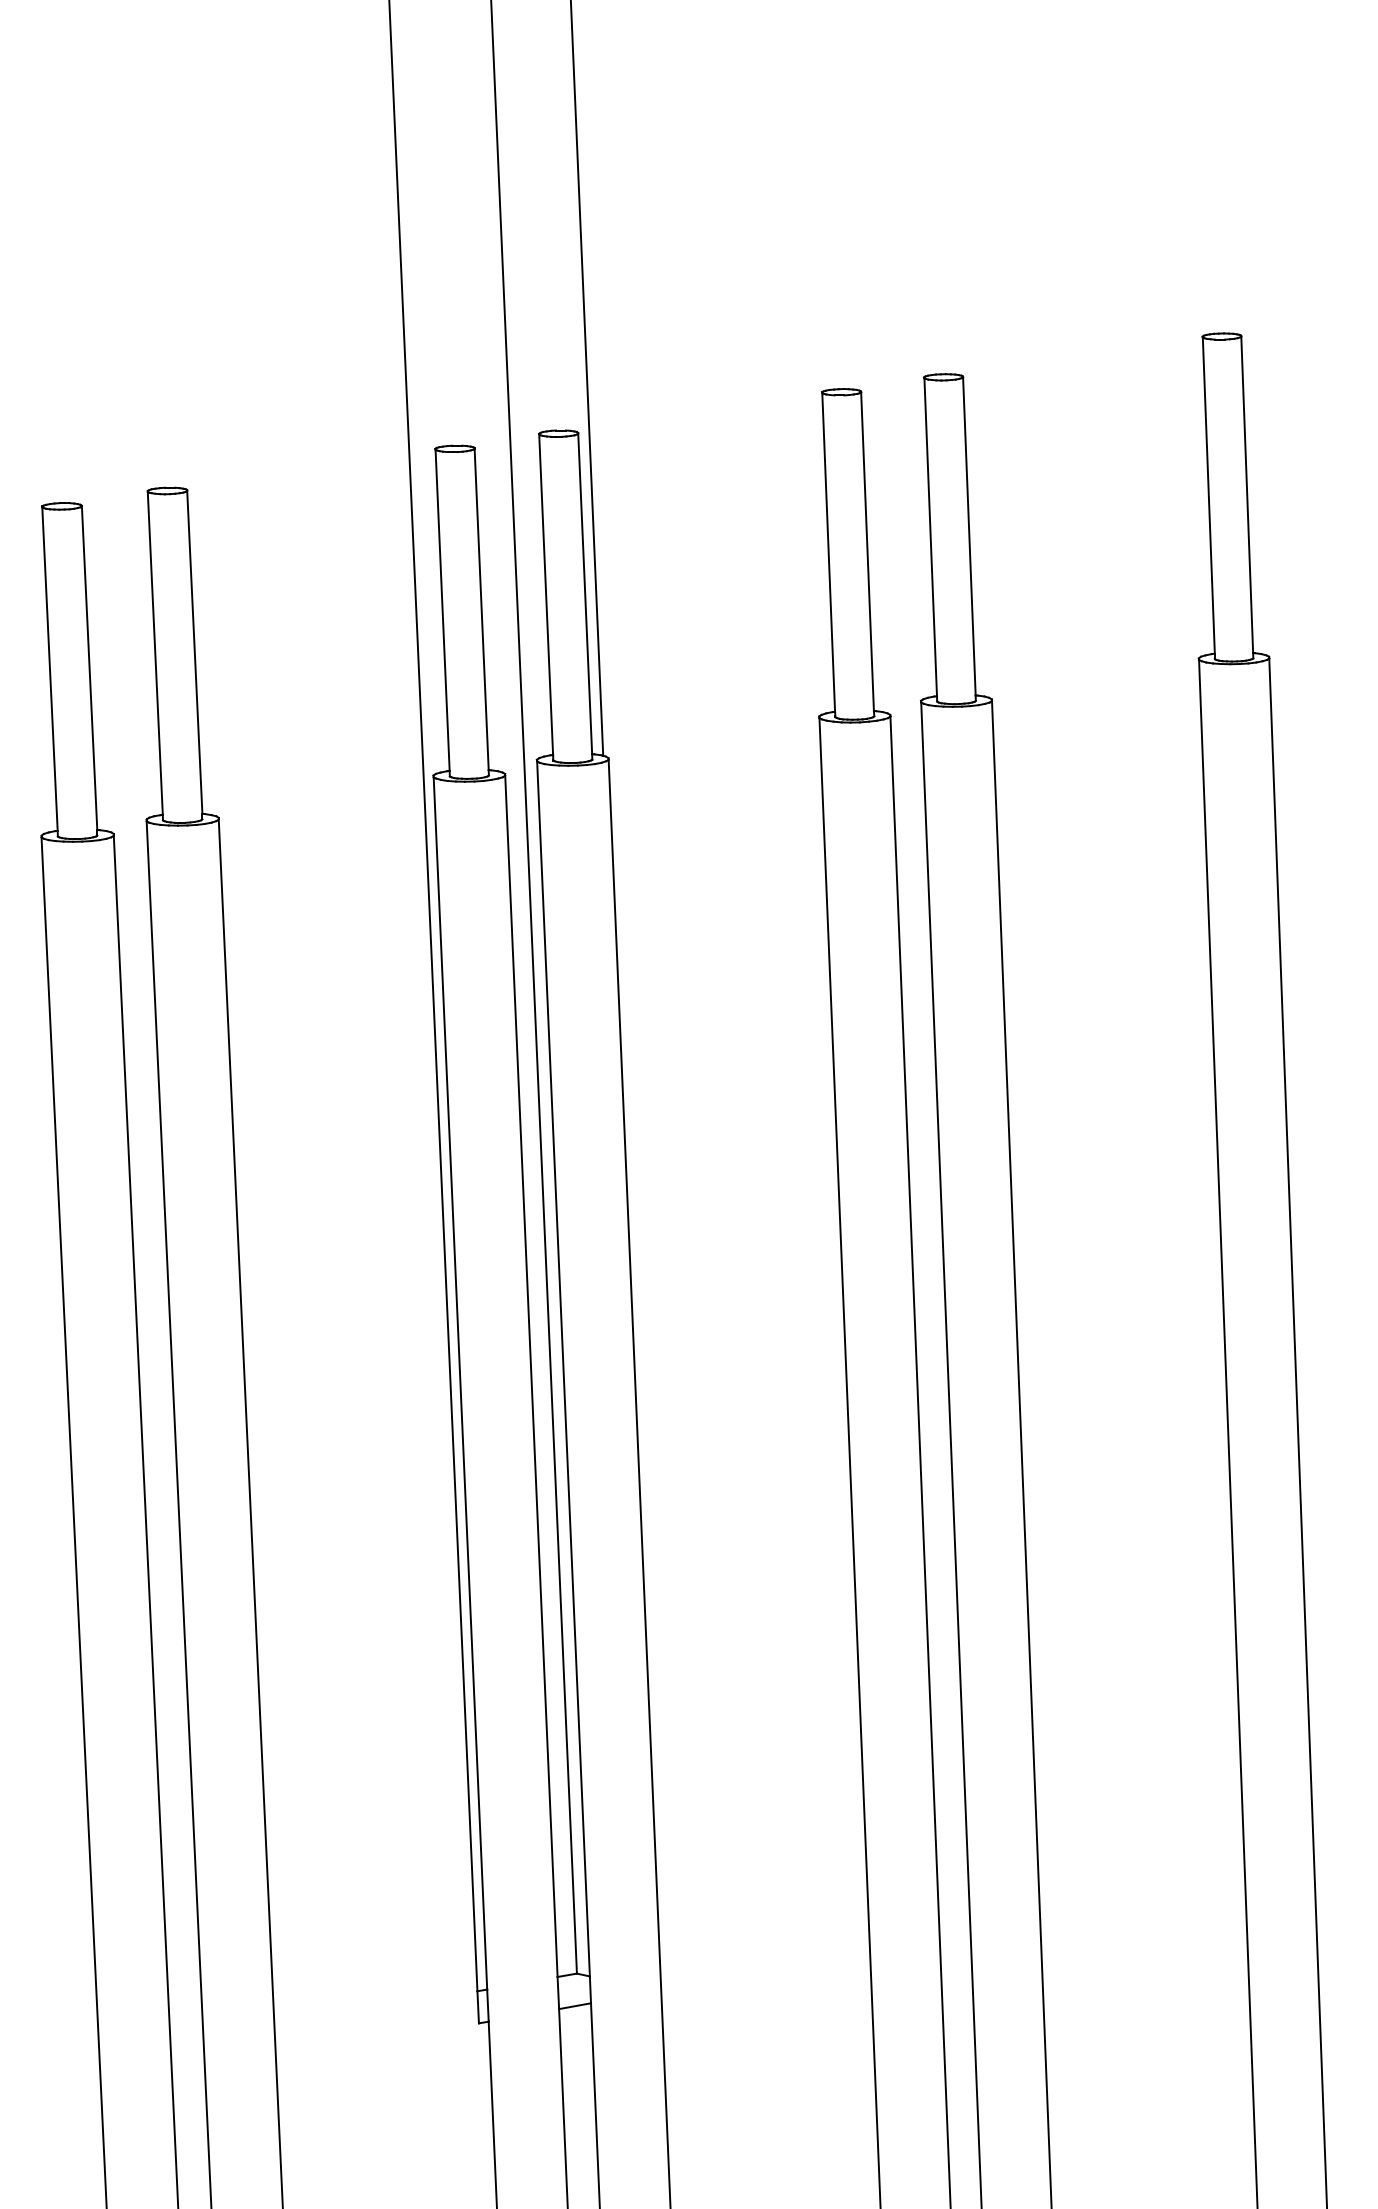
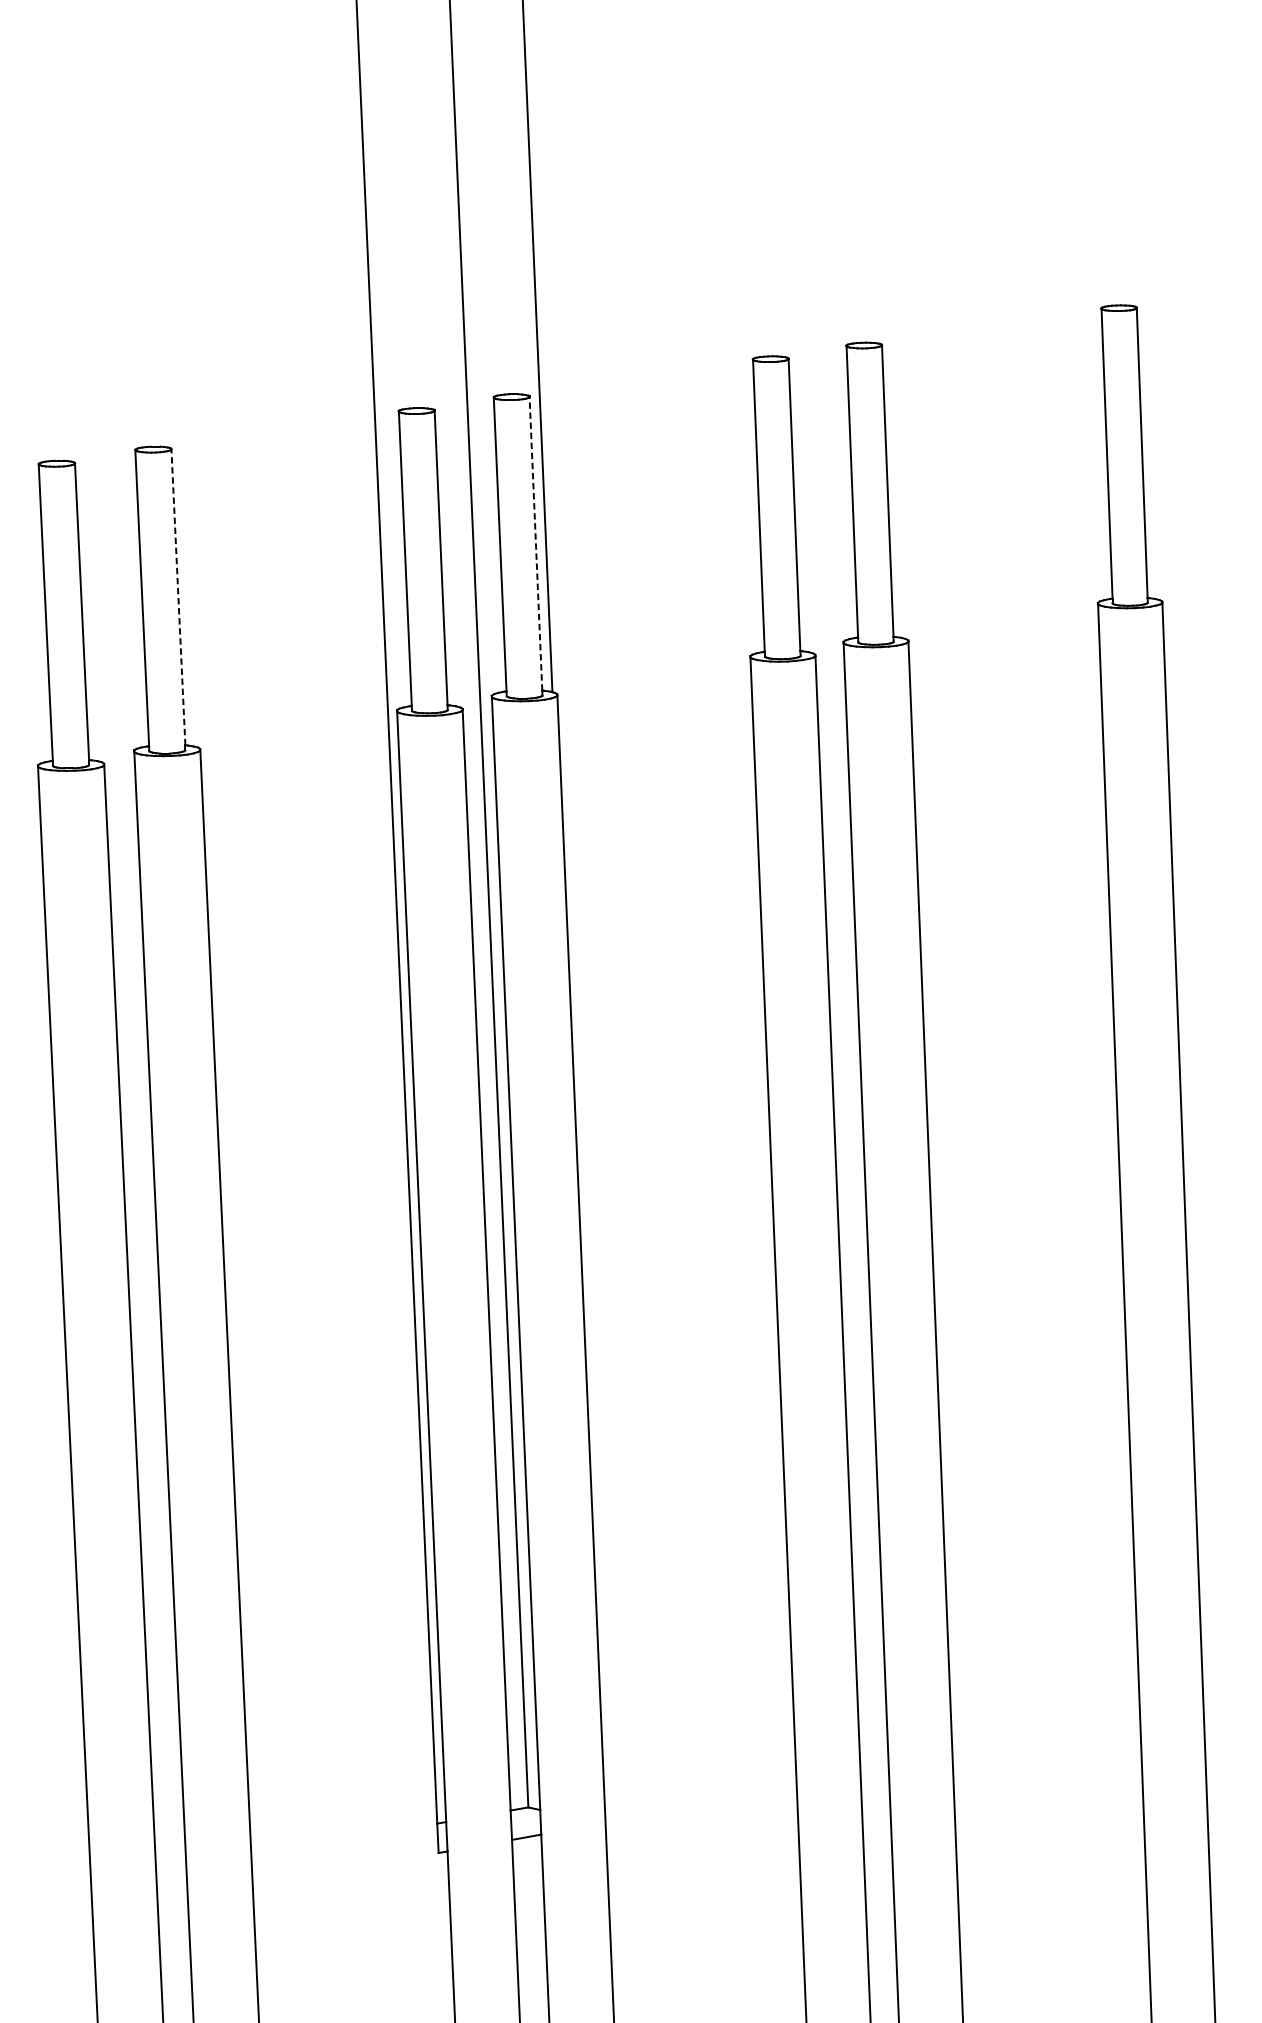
line: (585, 593) -> (536, 543), solid -> dashed
line: (194, 652) -> (178, 597), solid -> dashed

